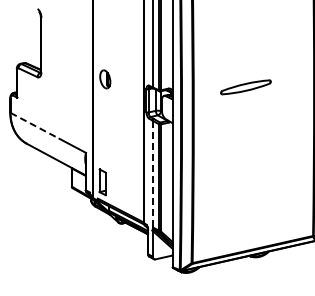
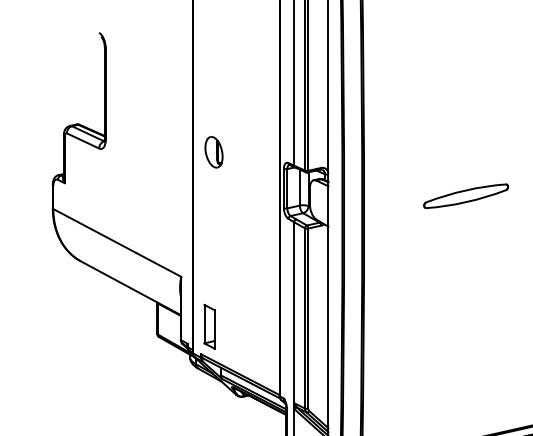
part: (245, 87) -> (465, 196), moved
line: (35, 125) -> (95, 230), dashed -> solid
line: (152, 174) -> (294, 313), dashed -> solid

